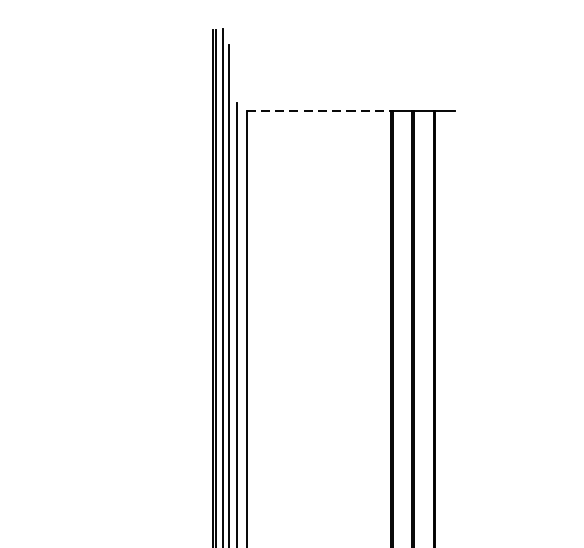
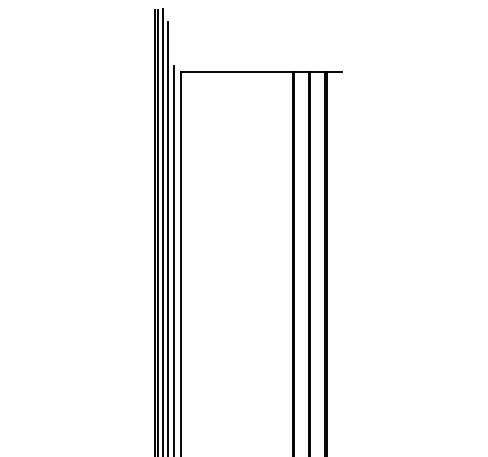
line: (318, 110) -> (236, 72), dashed -> solid

